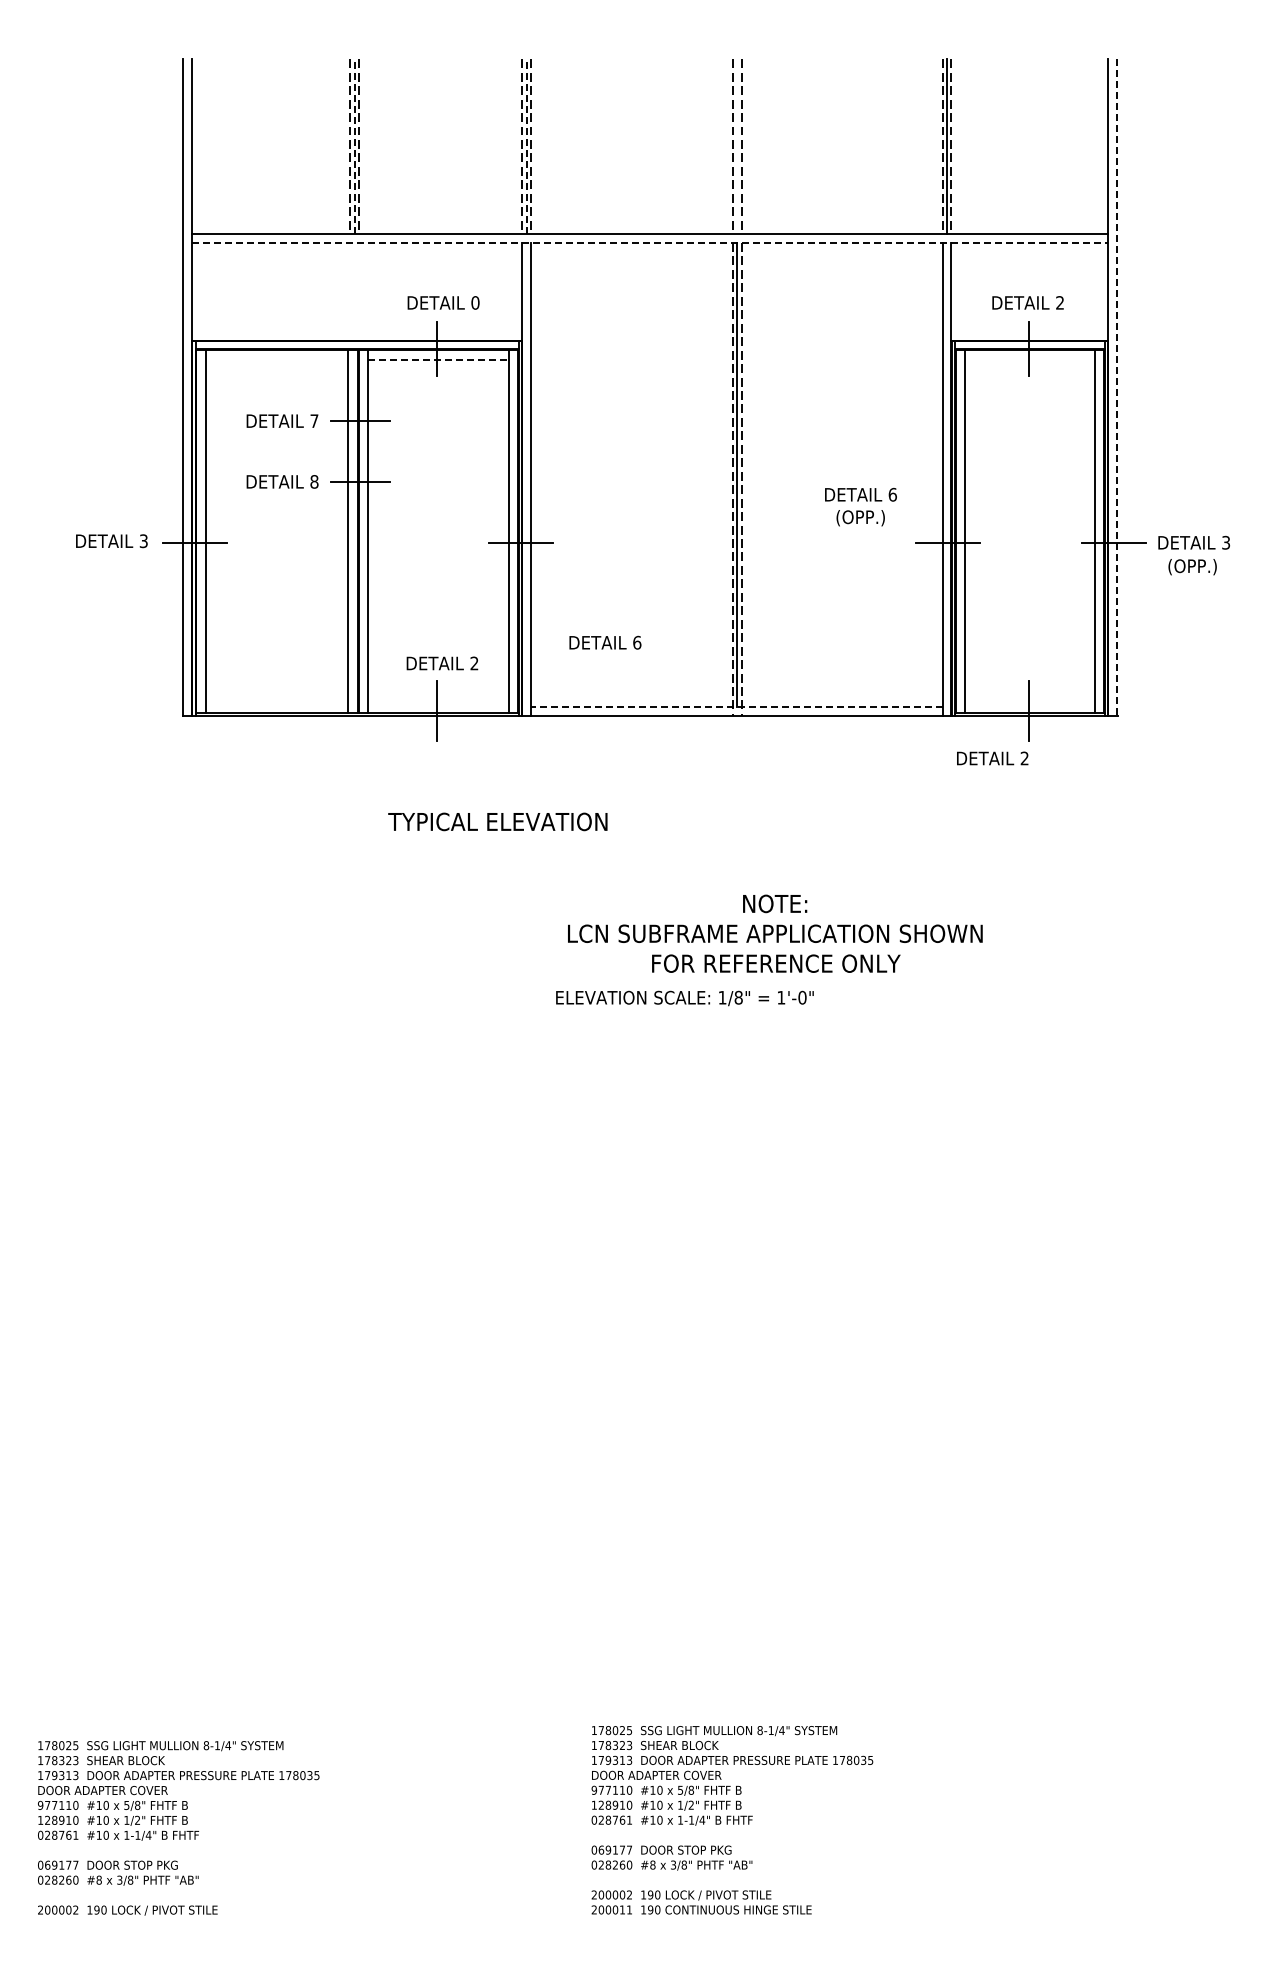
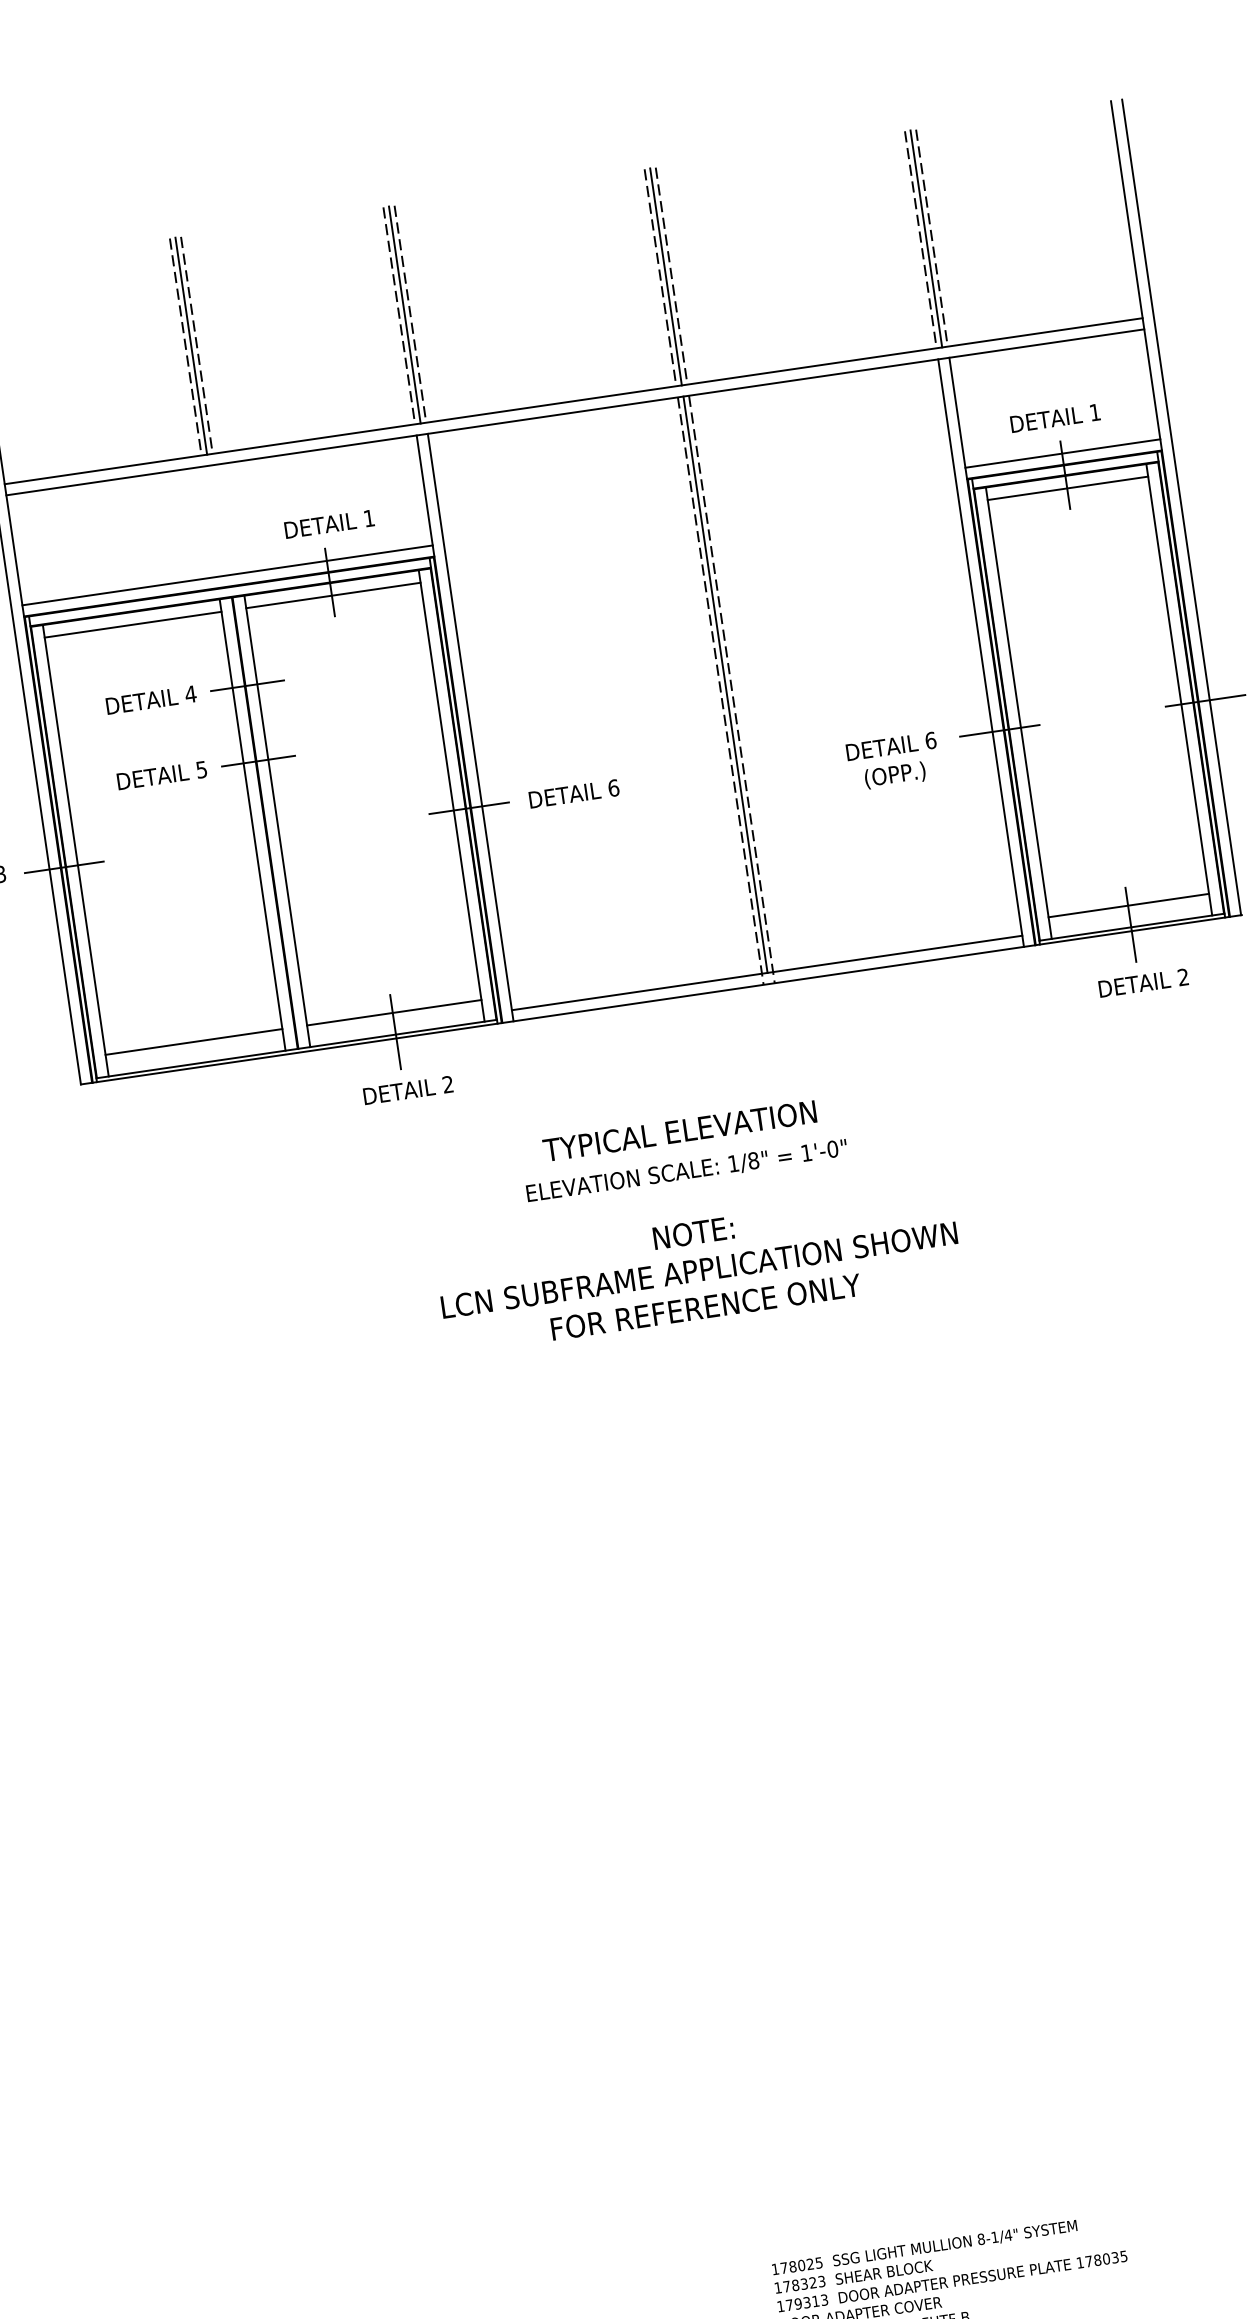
line: (354, 146) -> (190, 346), dashed -> solid
line: (526, 146) -> (404, 314), dashed -> solid
line: (737, 146) -> (666, 276), added
line: (650, 242) -> (575, 411), dashed -> solid
text: (475, 302) -> (369, 517), 0 -> 1
text: (1059, 302) -> (1094, 412), 2 -> 1
line: (356, 331) -> (226, 575), added
line: (1029, 331) -> (1062, 453), added
line: (276, 359) -> (132, 624), added
line: (438, 359) -> (333, 595), dashed -> solid
line: (1029, 359) -> (1067, 488), added
line: (1117, 388) -> (1181, 508), dashed -> solid
text: (314, 420) -> (190, 693), 7 -> 4
text: (314, 481) -> (201, 769), 8 -> 5
text: (860, 507) -> (893, 762), moved
text: (605, 642) -> (574, 793), moved
text: (442, 663) -> (408, 1090), moved
line: (276, 695) -> (193, 1041), added
line: (438, 695) -> (394, 1012), added
line: (1029, 695) -> (1128, 905), added
line: (736, 707) -> (766, 973), dashed -> solid
text: (992, 758) -> (1143, 983), moved
text: (497, 821) -> (679, 1130), moved
text: (775, 933) -> (699, 1269), moved
text: (684, 998) -> (686, 1171), moved

